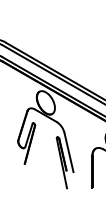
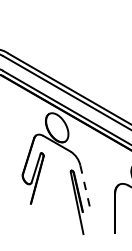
line: (68, 152) -> (85, 189), solid -> dashed

